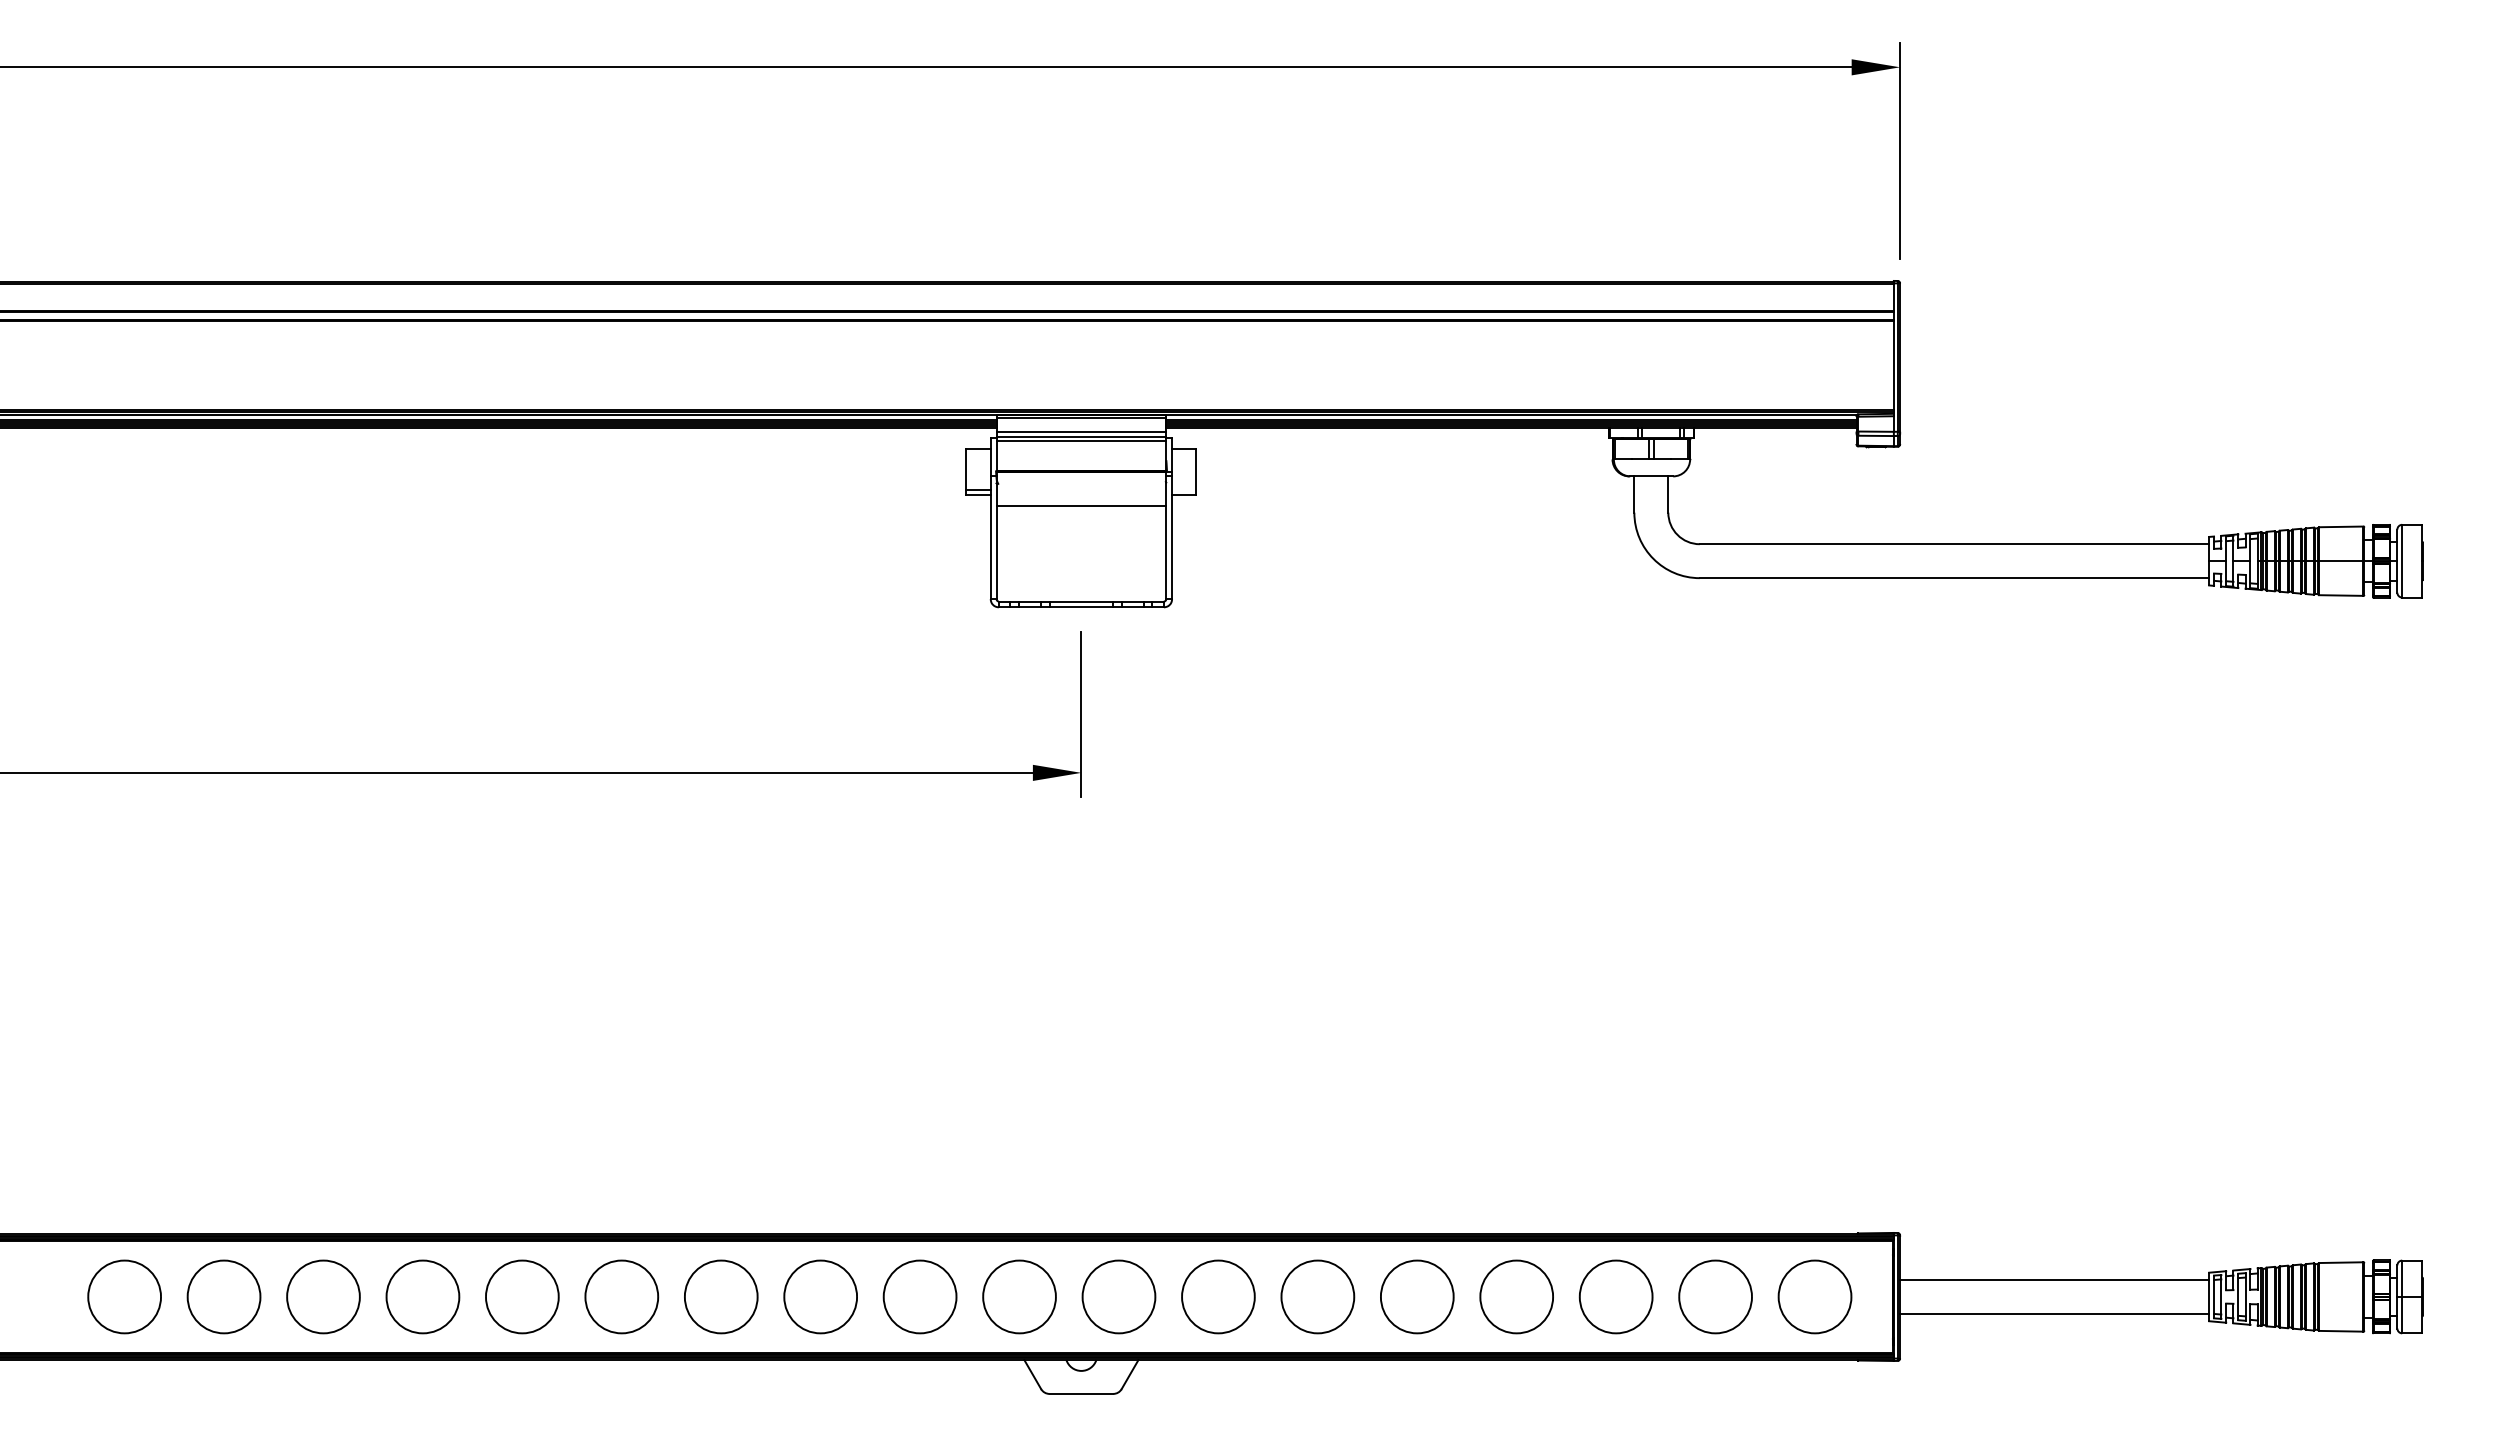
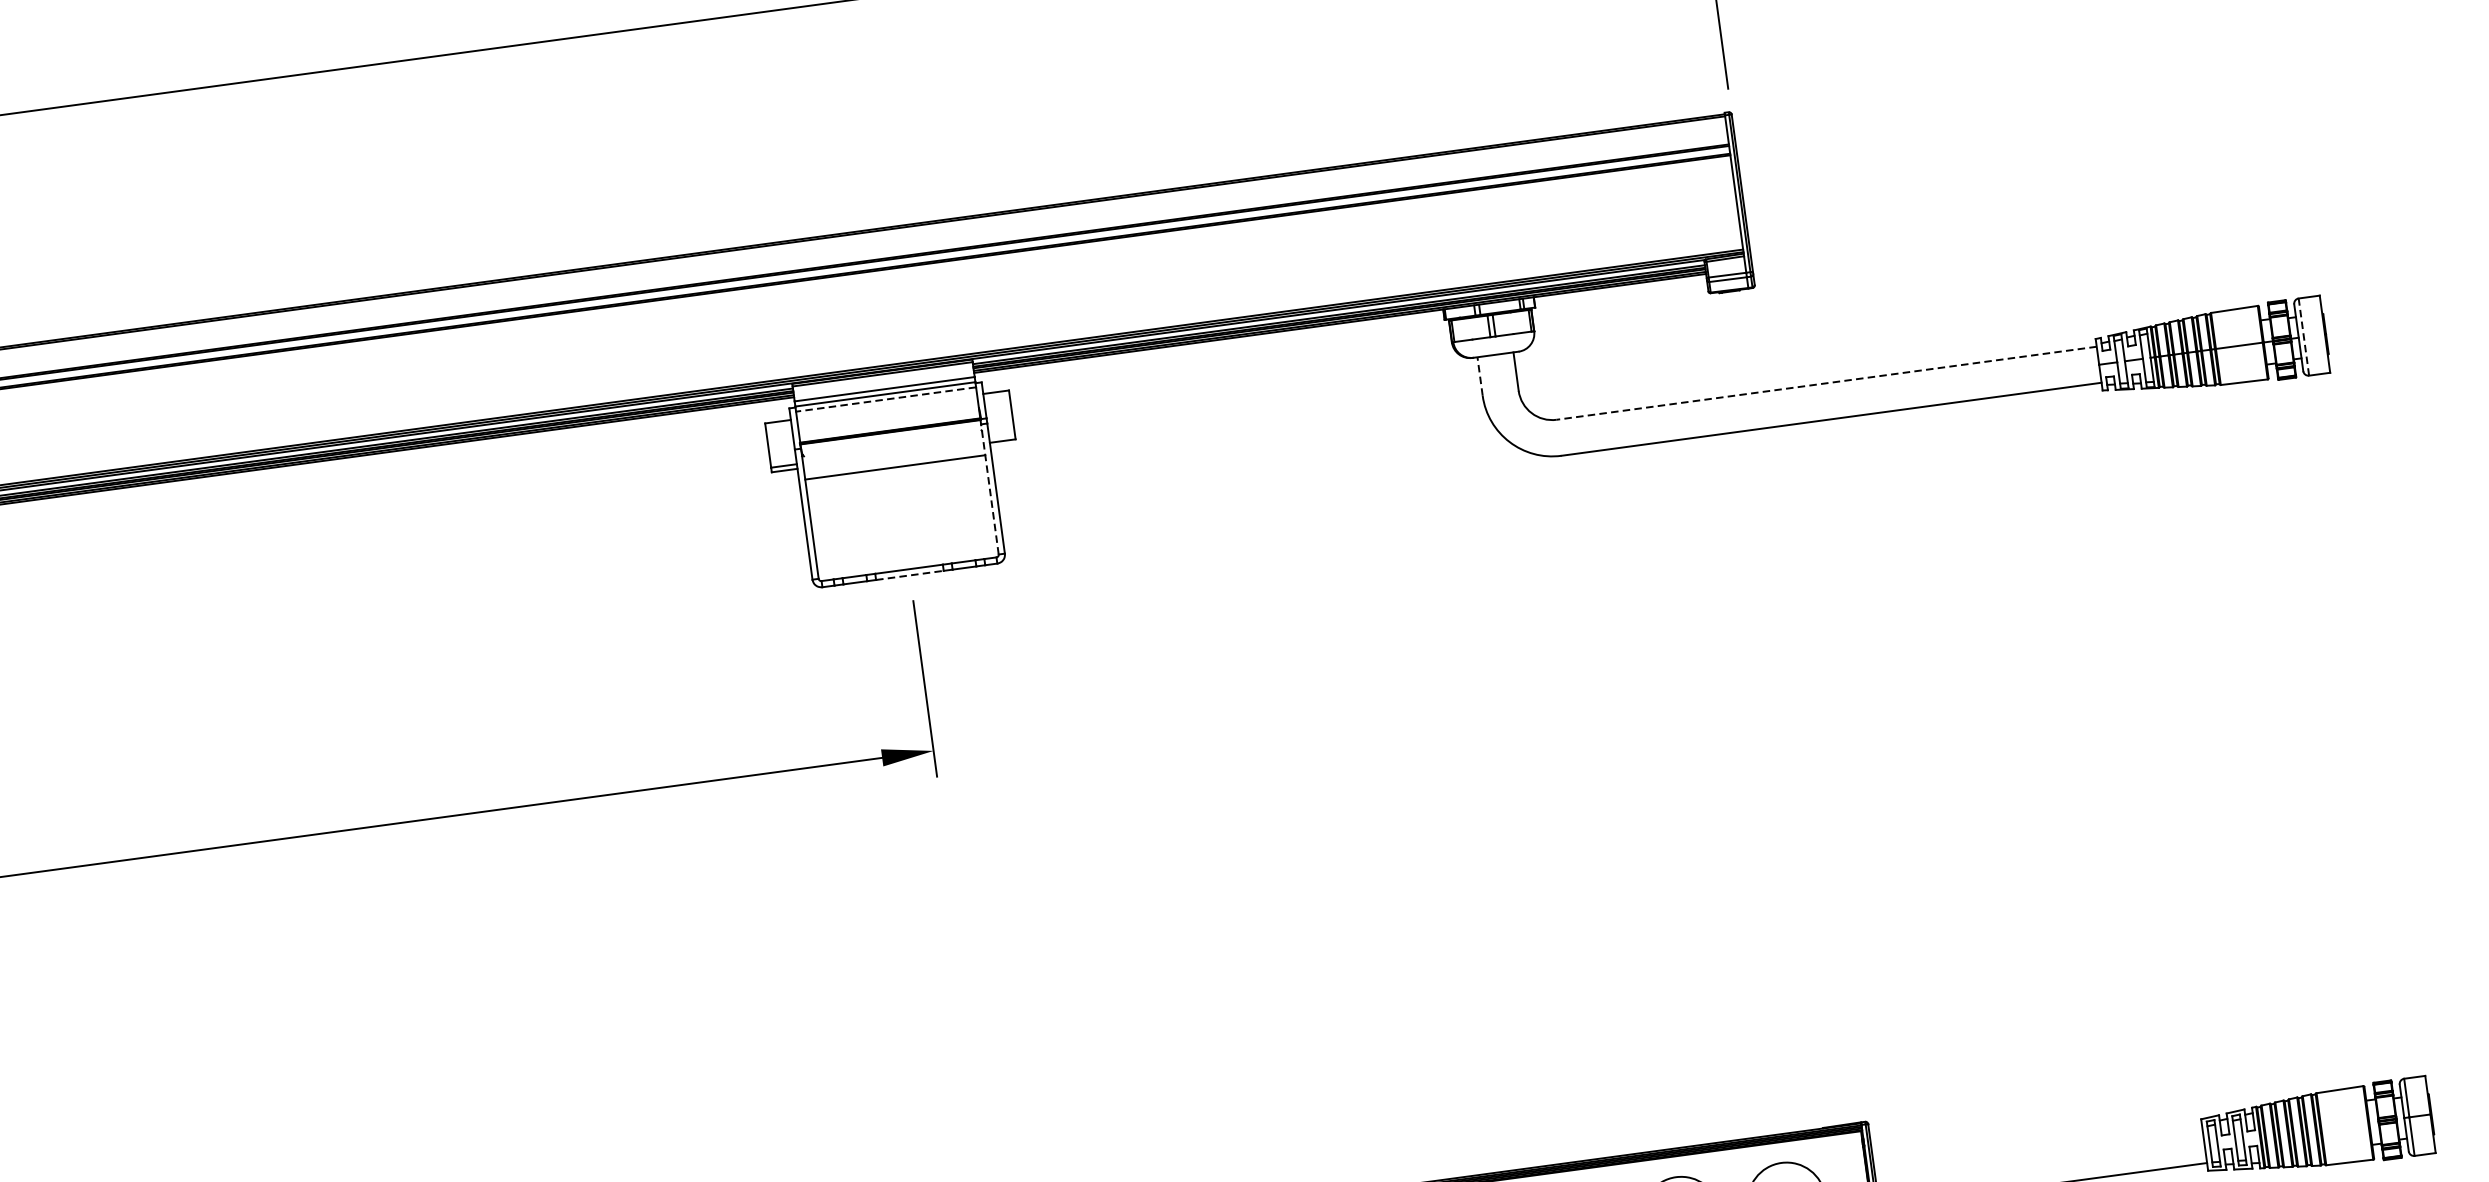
line: (1081, 441) -> (886, 399), solid -> dashed
line: (1634, 494) -> (1480, 376), solid -> dashed
line: (1166, 537) -> (990, 489), solid -> dashed
line: (1954, 544) -> (1826, 383), solid -> dashed
line: (2402, 560) -> (2304, 336), solid -> dashed
line: (1081, 607) -> (910, 575), solid -> dashed
line: (2054, 1279) -> (2038, 1148), removed

